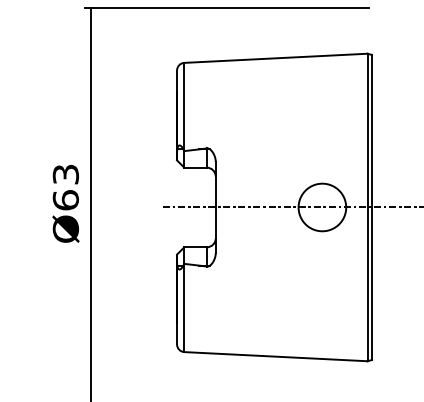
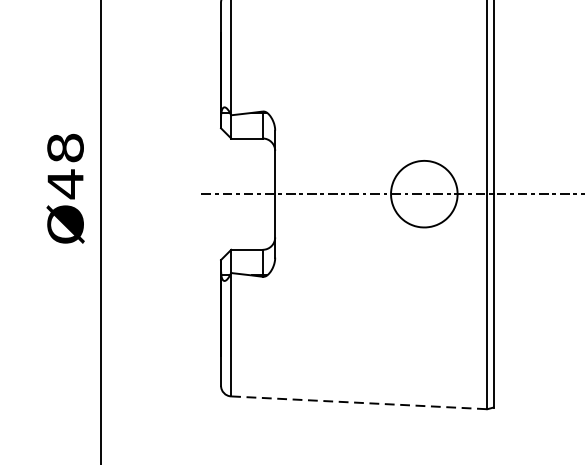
text: (65, 187) -> (64, 166), Ø63 -> Ø48
line: (275, 356) -> (358, 402), solid -> dashed

